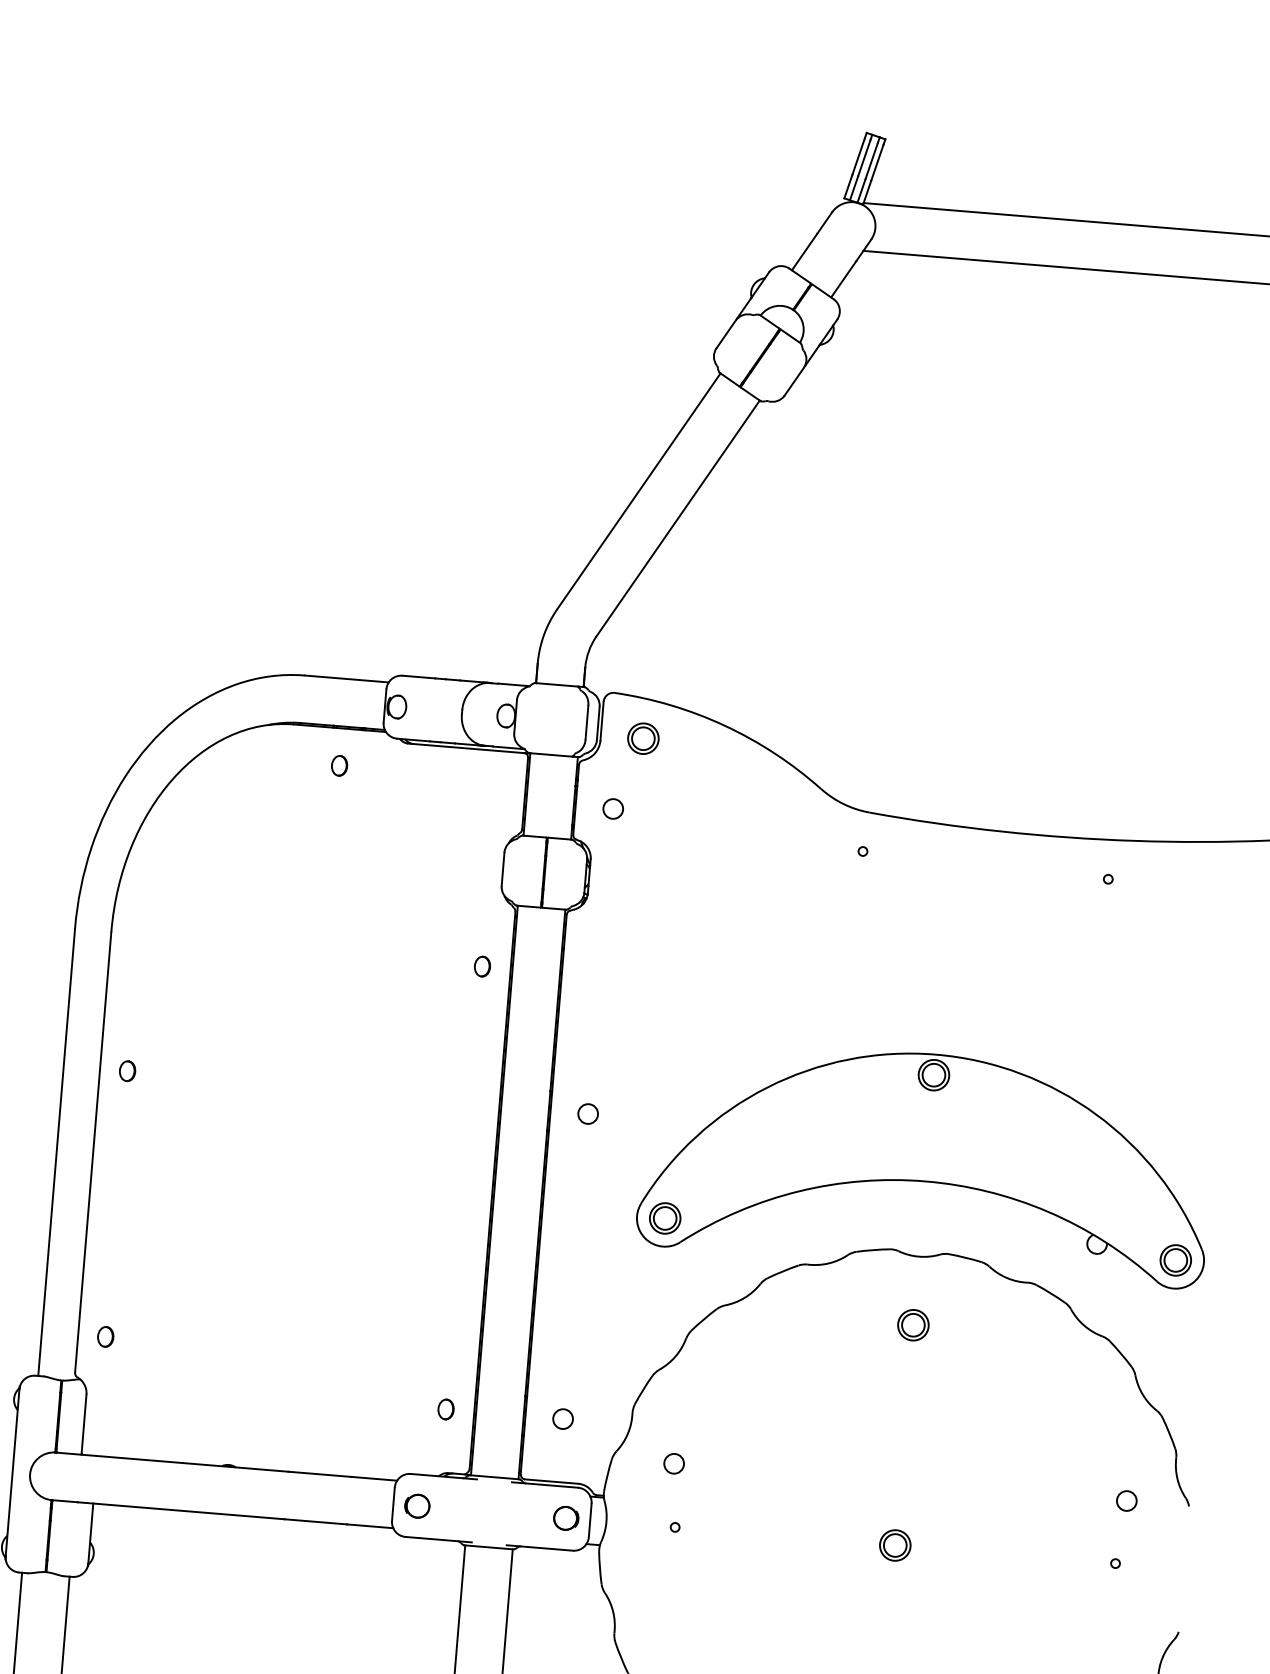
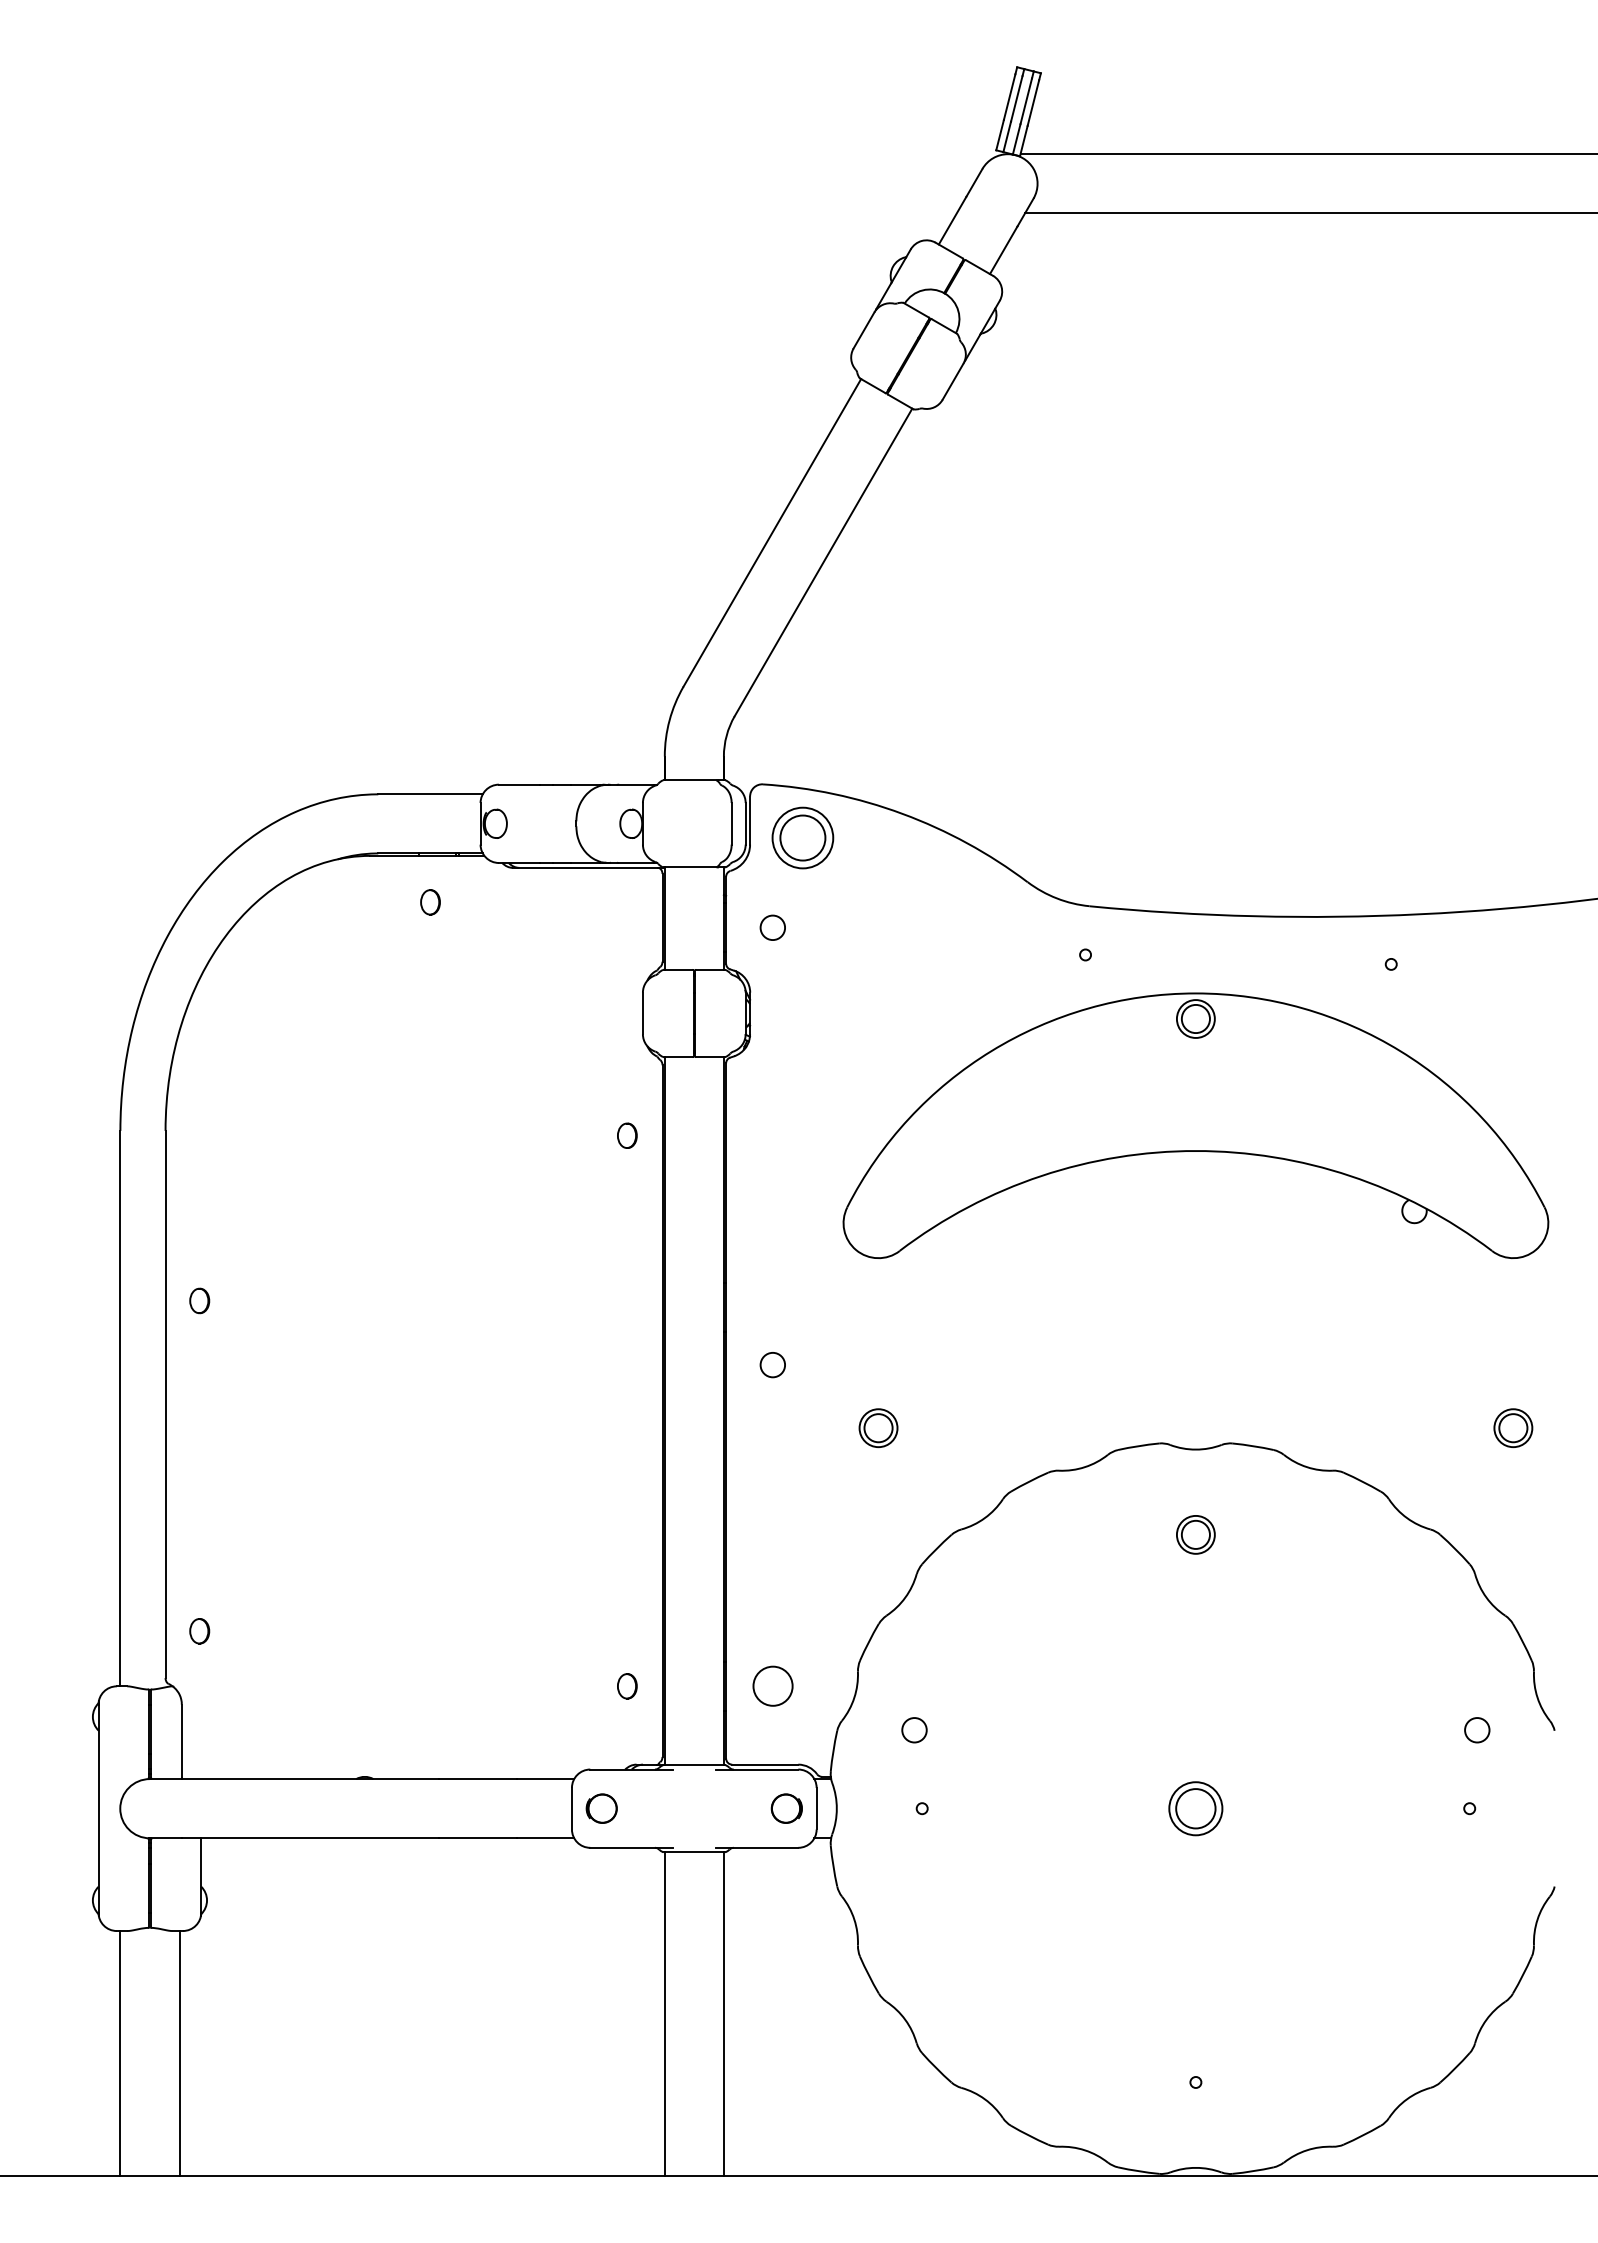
part: (643, 738) -> (802, 837), size x1.6
circle: (587, 1114) -> (772, 1365), moved
part: (926, 1160) -> (1195, 1125), moved
circle: (562, 1419) -> (772, 1686), size x1.6
part: (894, 1545) -> (1195, 1808), size x1.4

